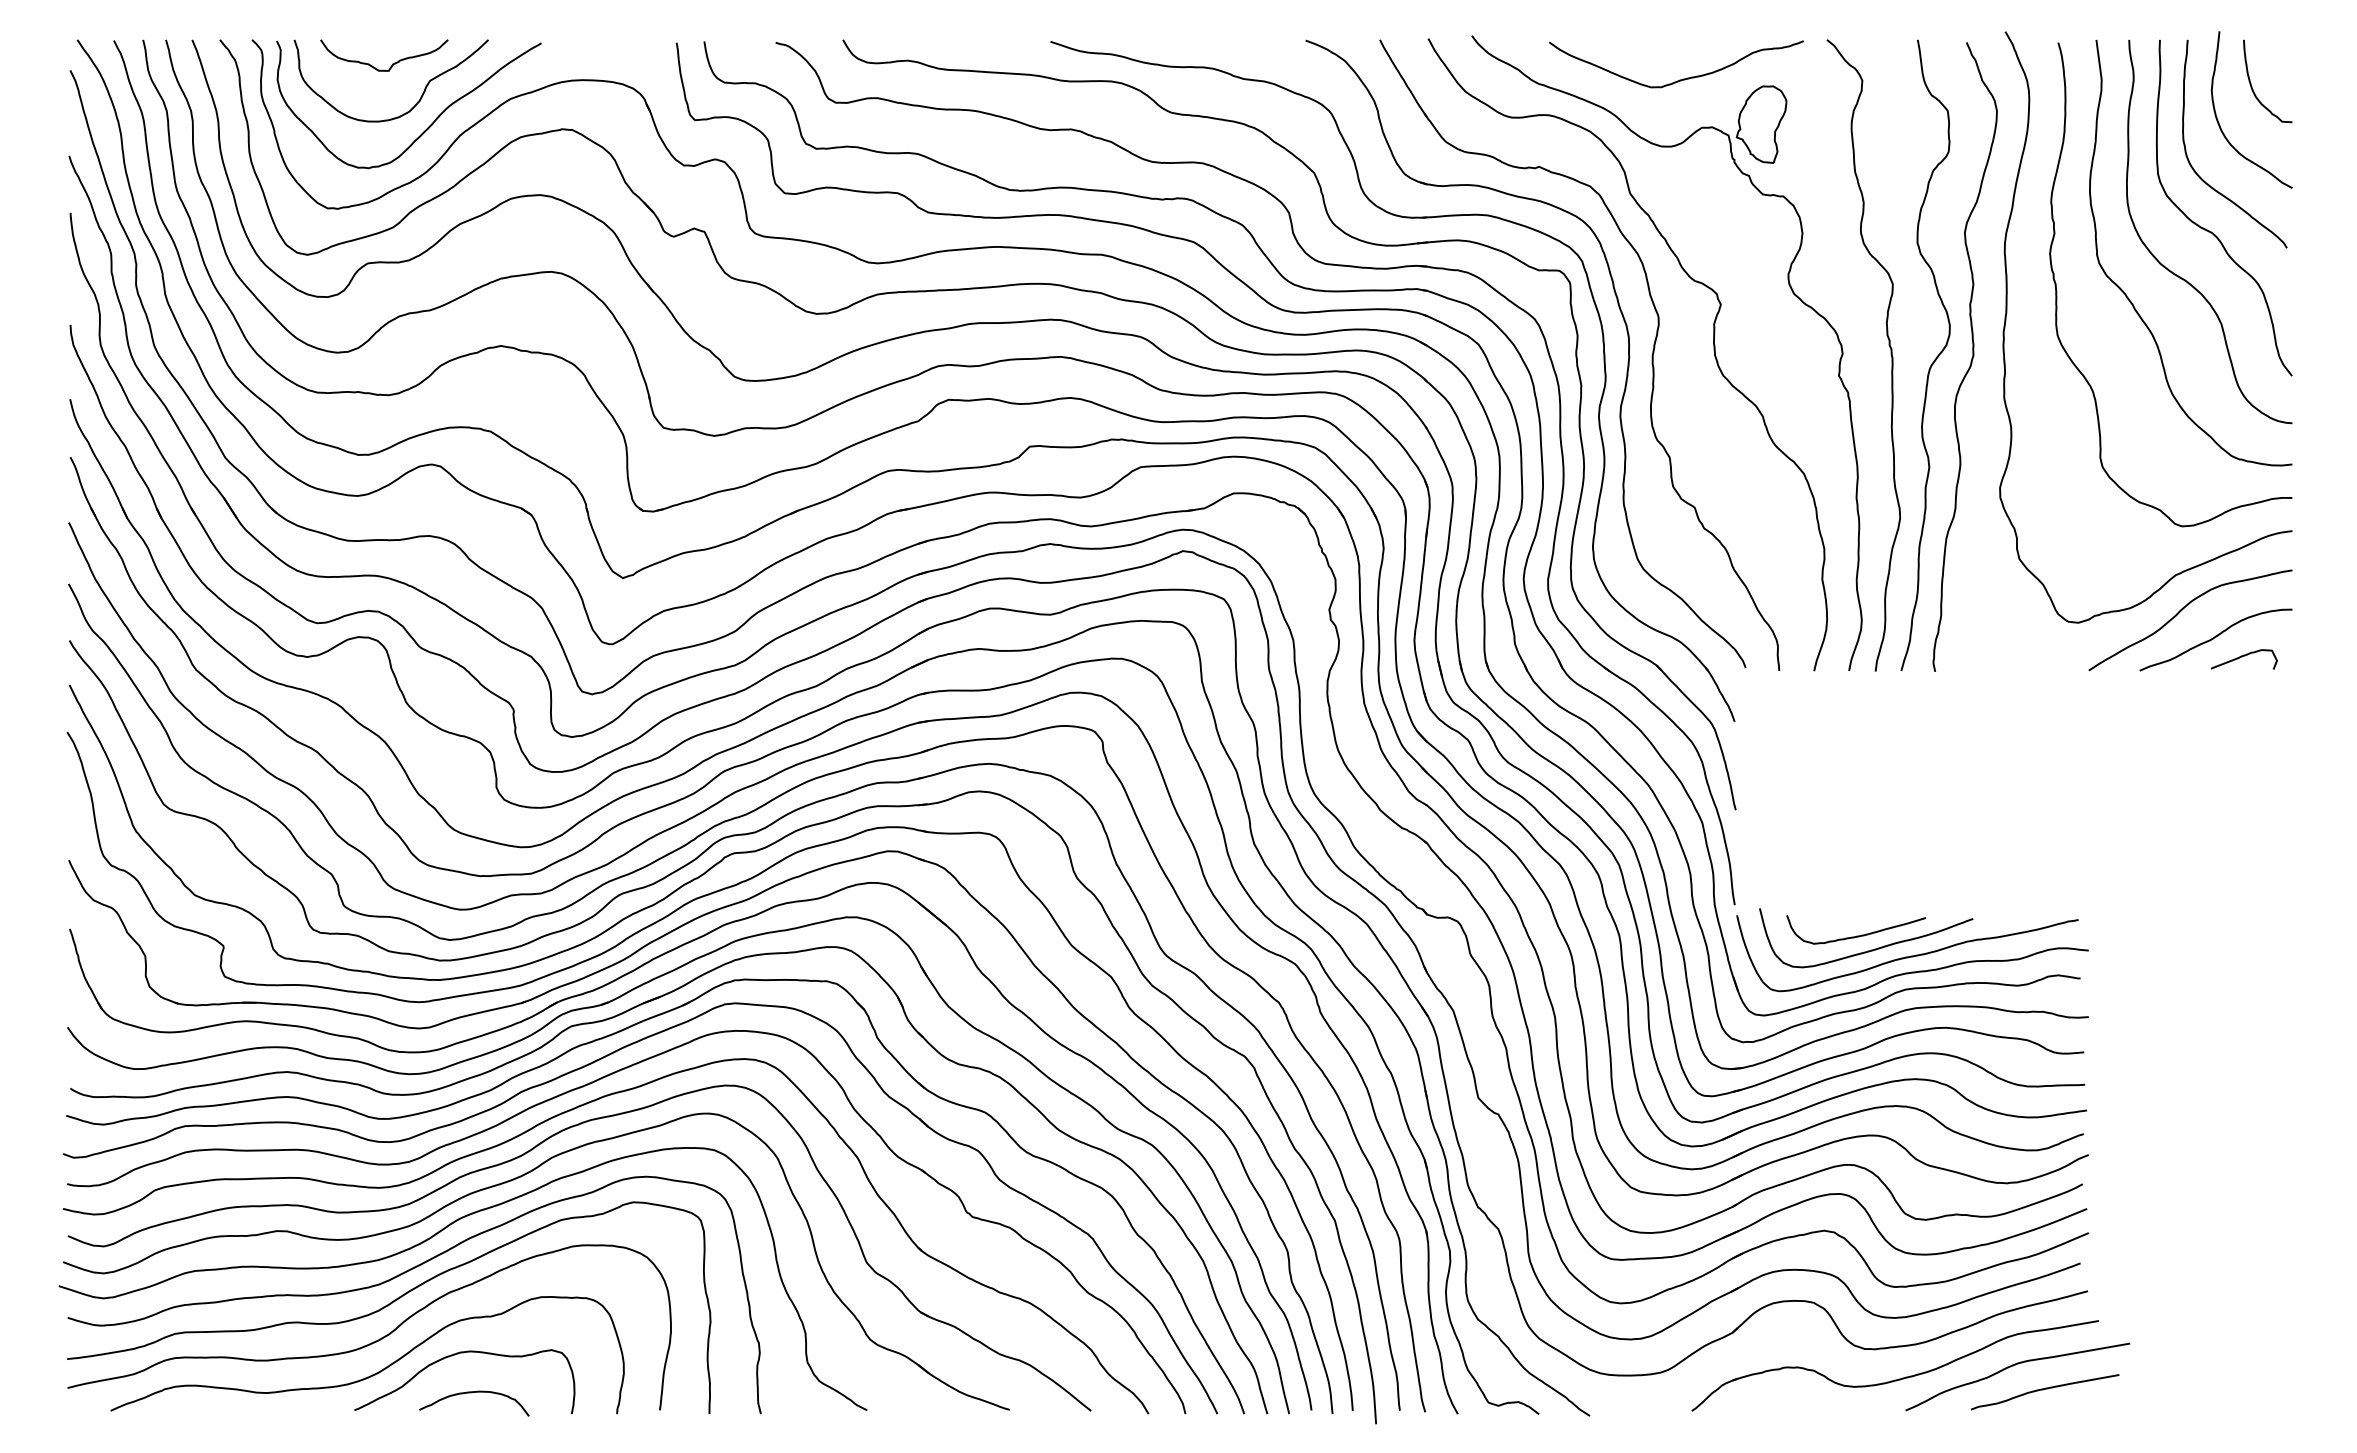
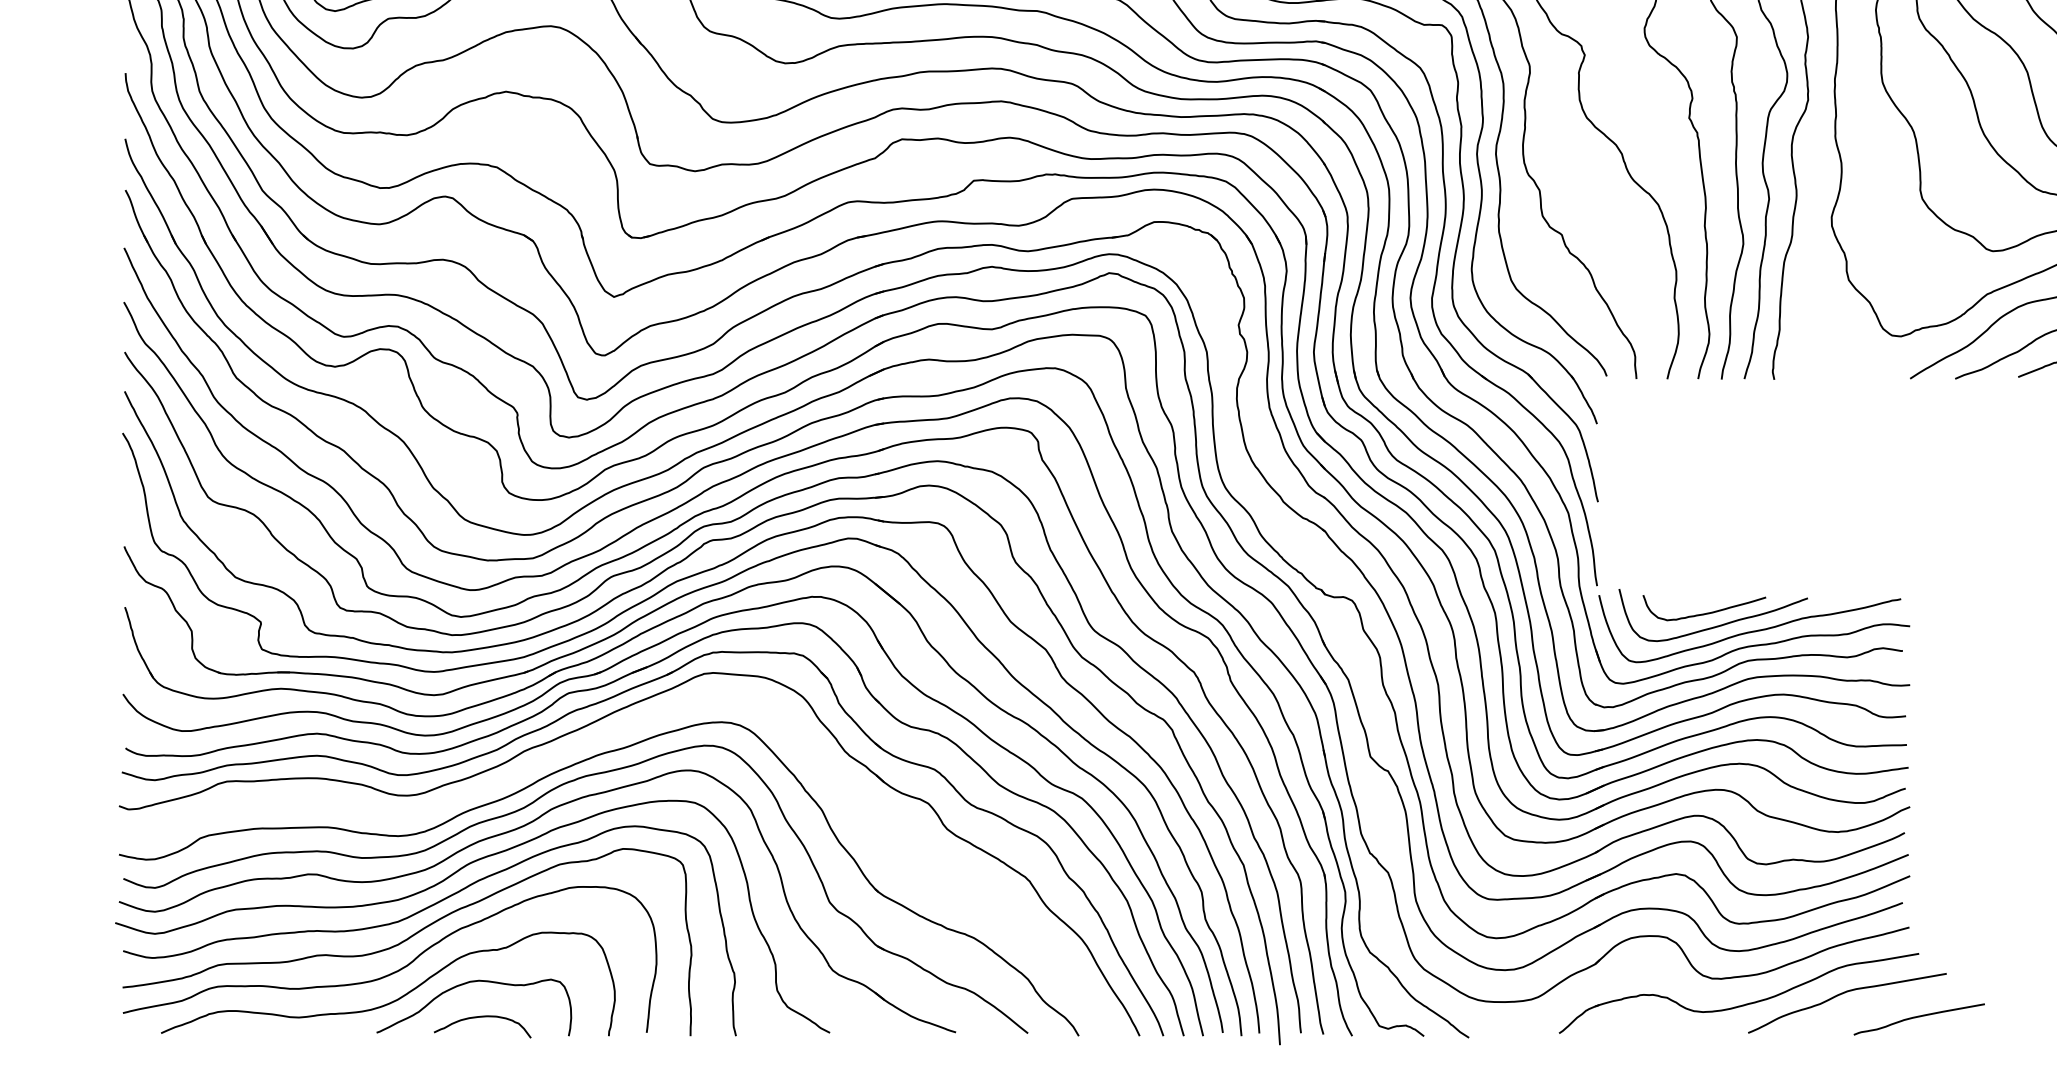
part: (580, 1088) -> (576, 748), removed
curve: (2043, 1390) -> (1917, 1017), moved

